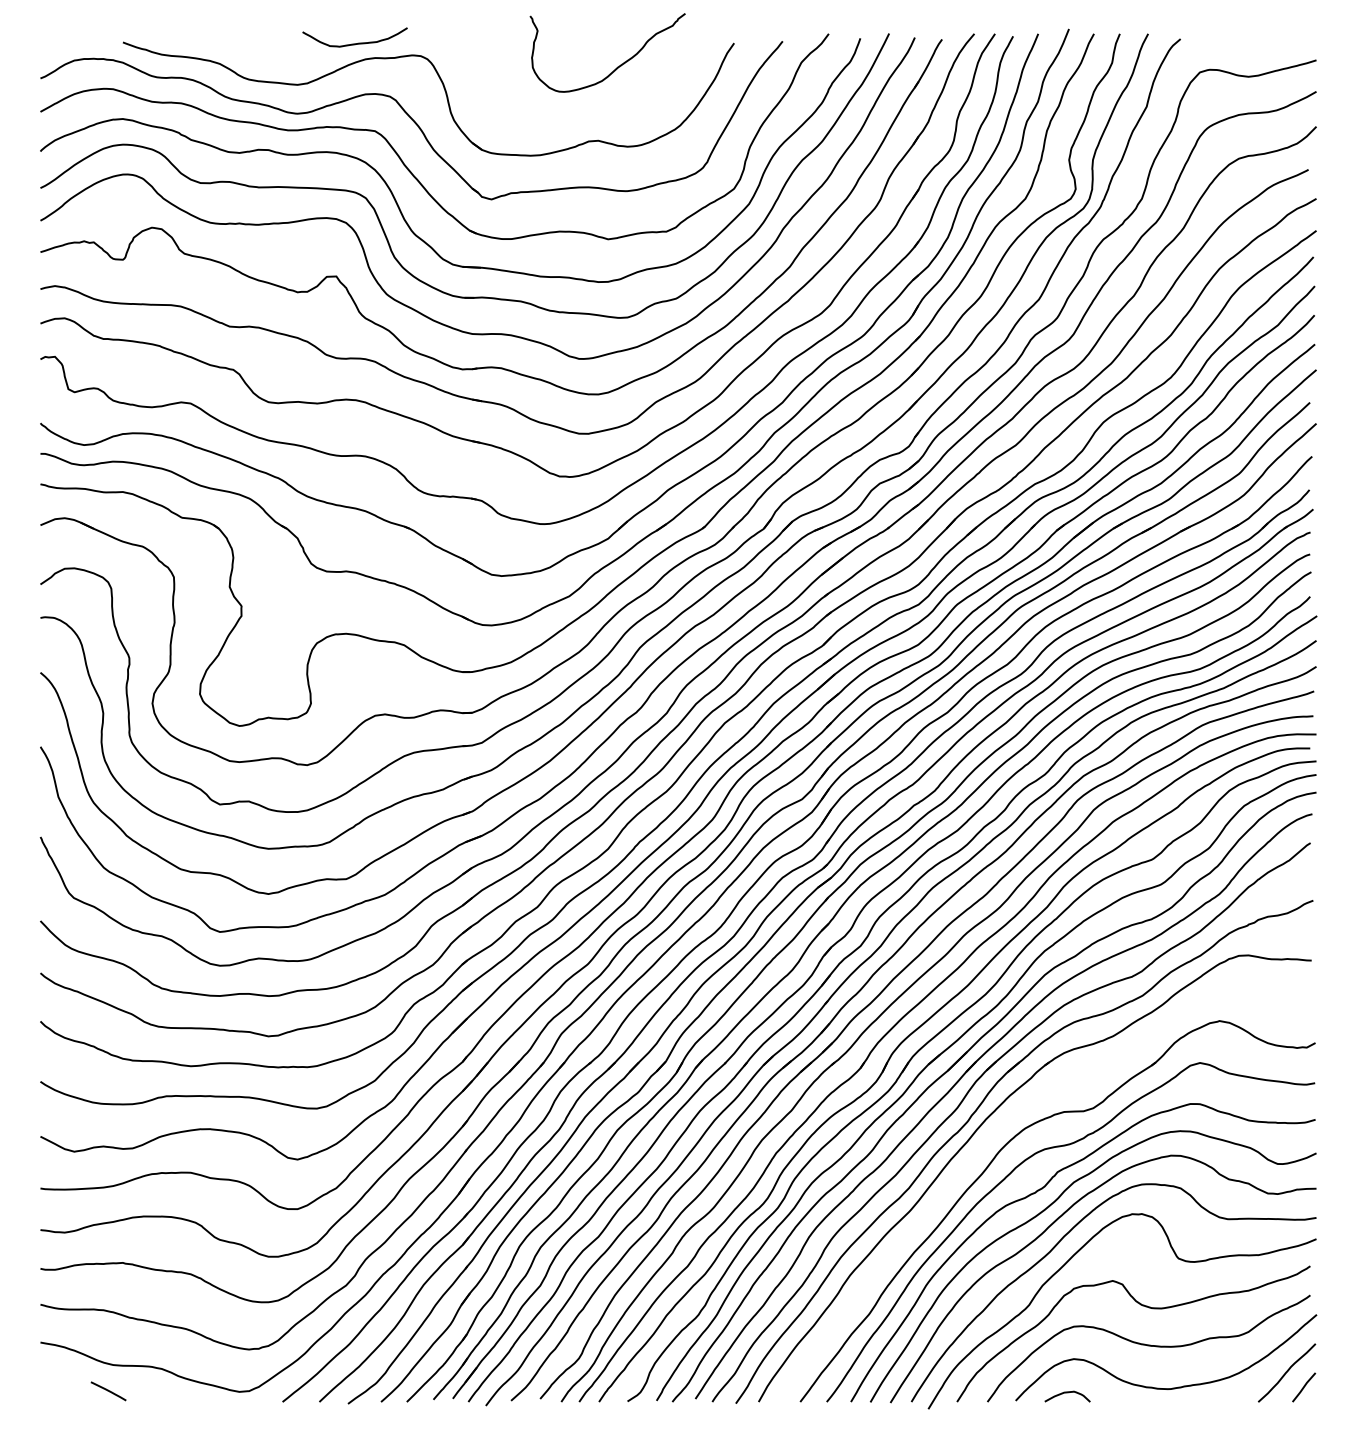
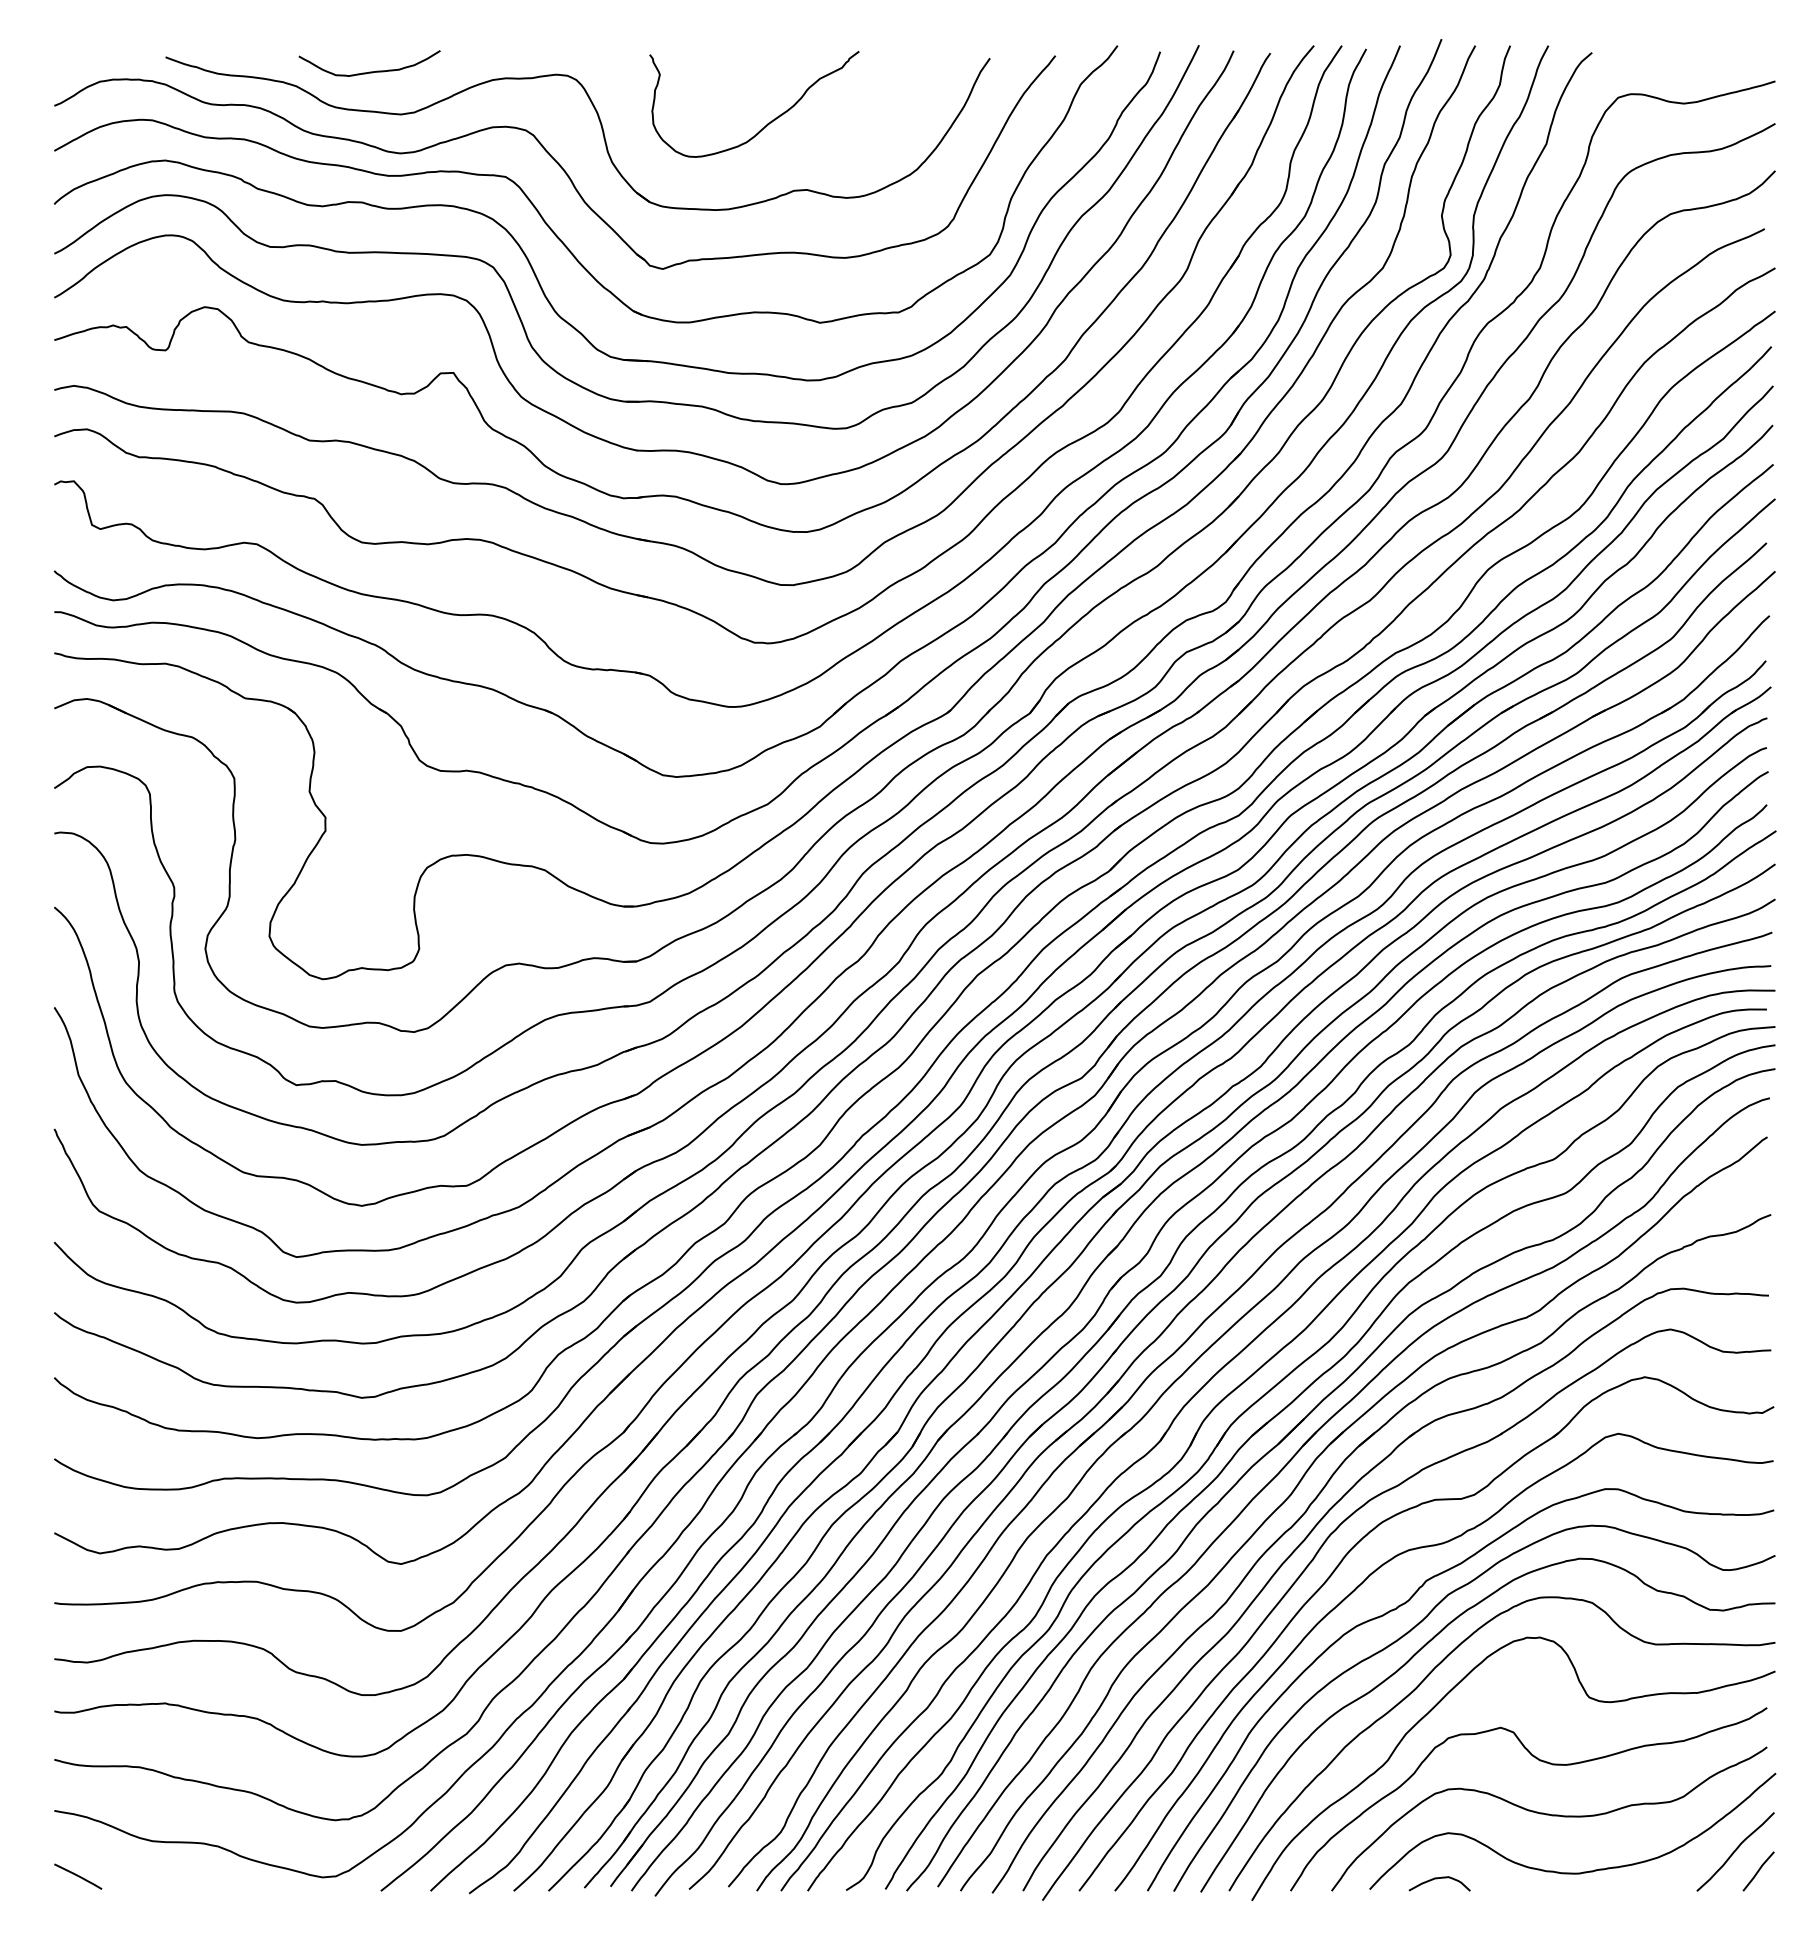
curve: (354, 43) -> (369, 71), moved
curve: (618, 66) -> (768, 122), moved
part: (974, 1156) -> (1314, 1559), added
line: (108, 1391) -> (78, 1876), moved

